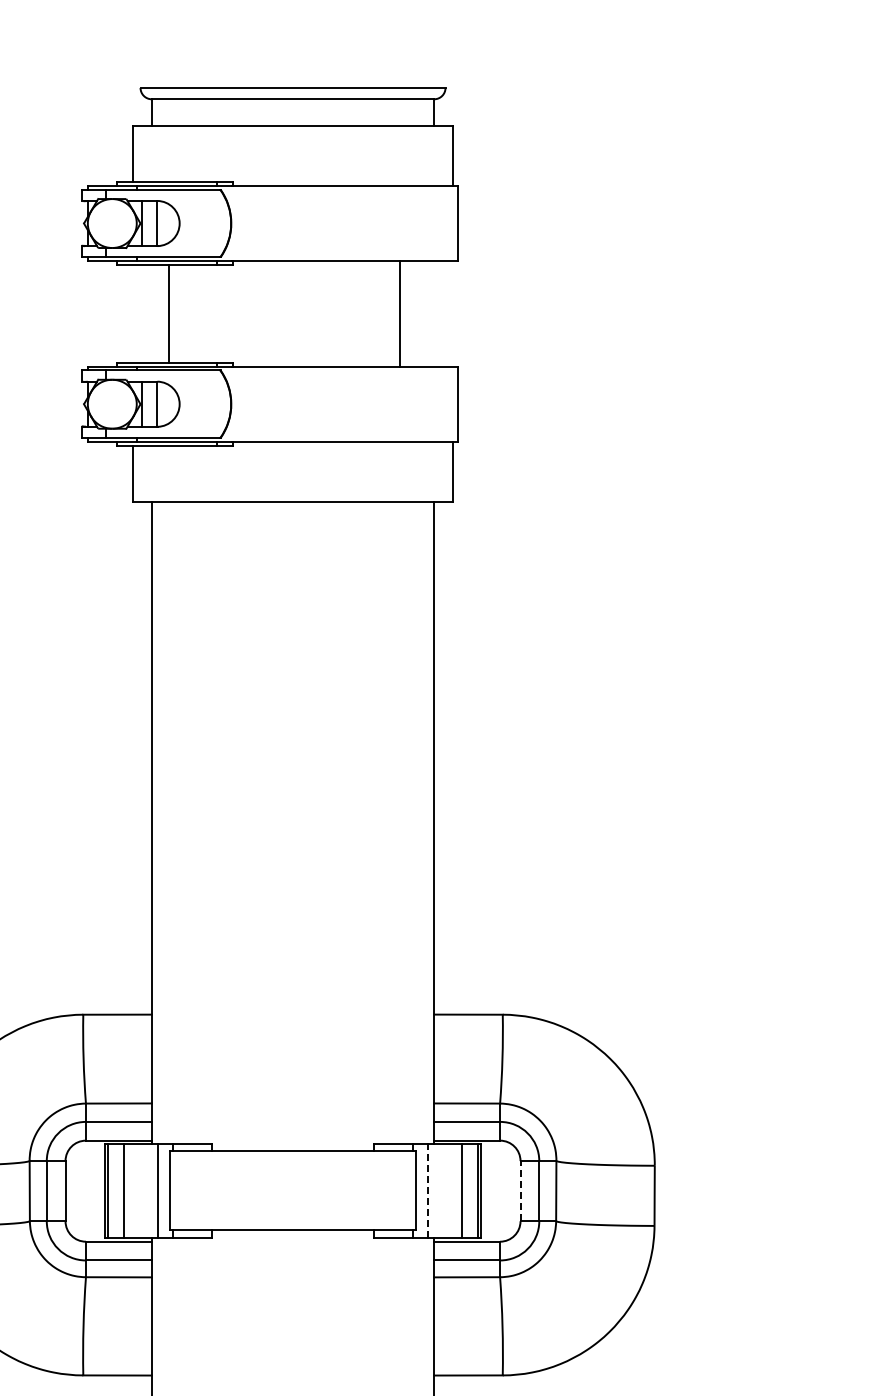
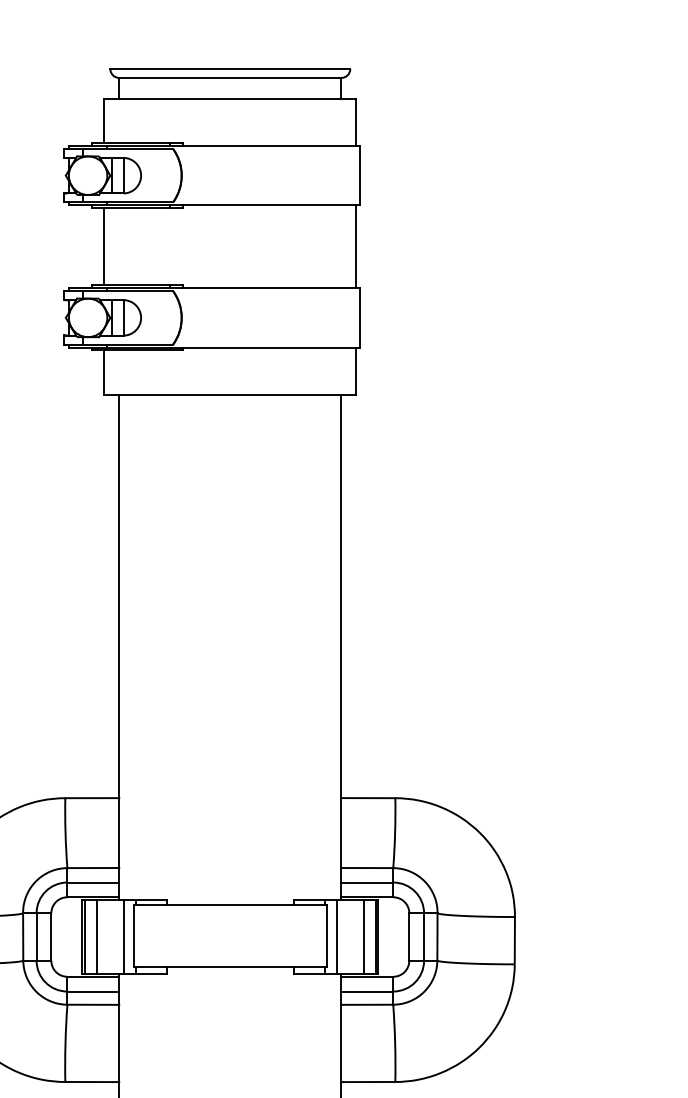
line: (169, 313) -> (104, 246), moved
line: (400, 313) -> (356, 246), moved
line: (428, 1190) -> (336, 936), dashed -> solid
line: (520, 1190) -> (409, 936), dashed -> solid

